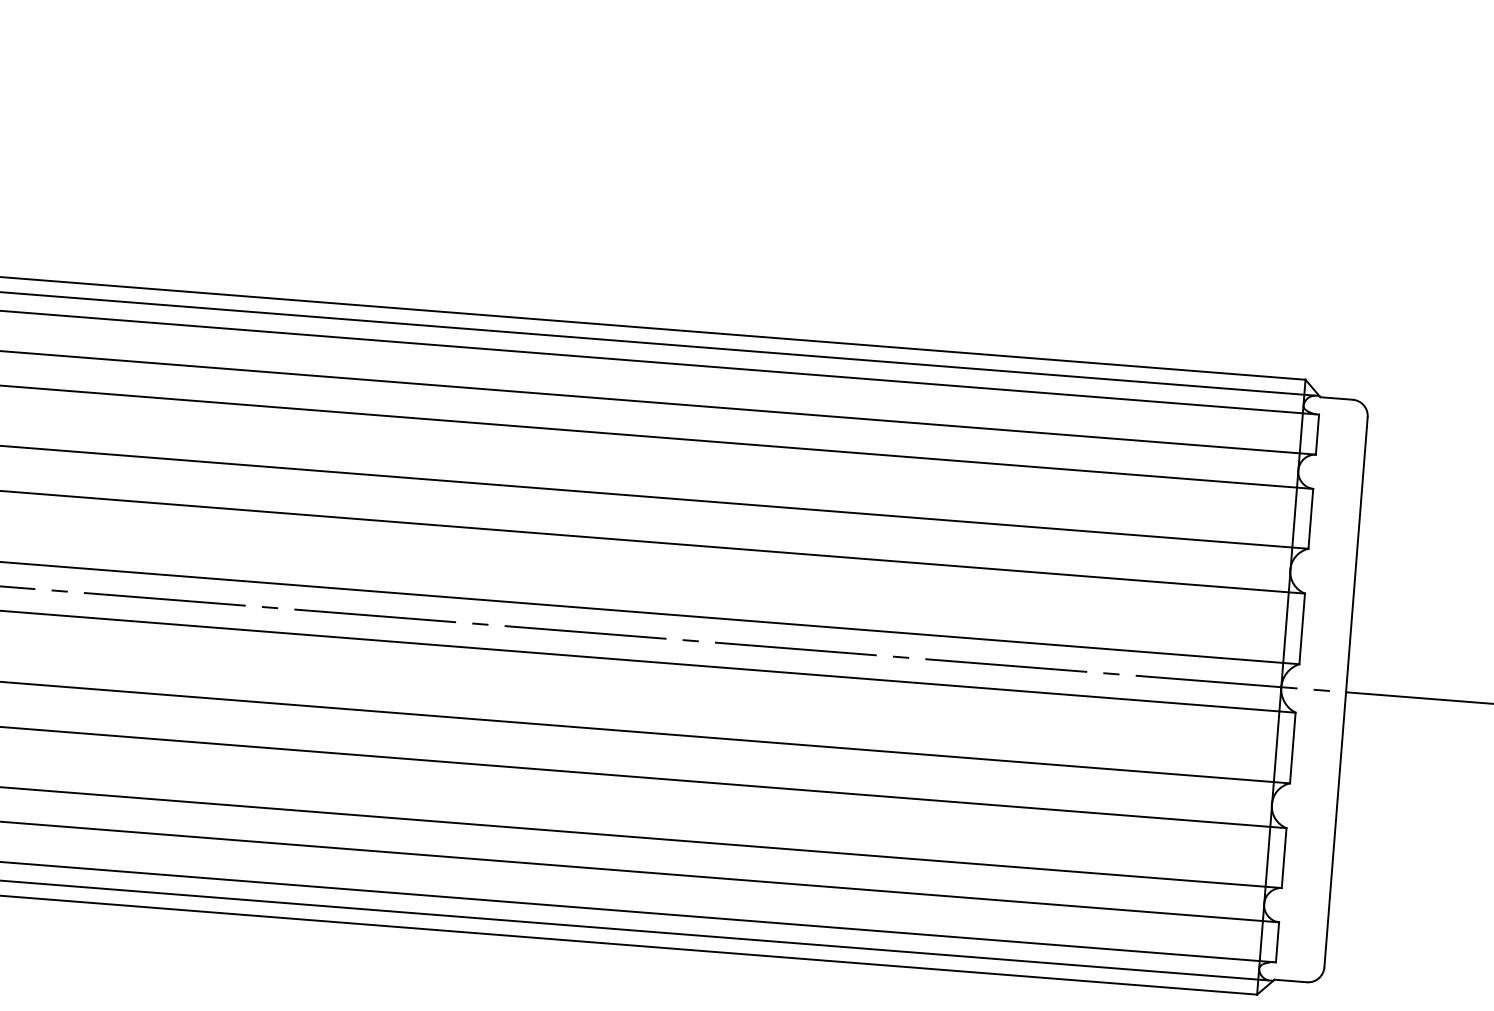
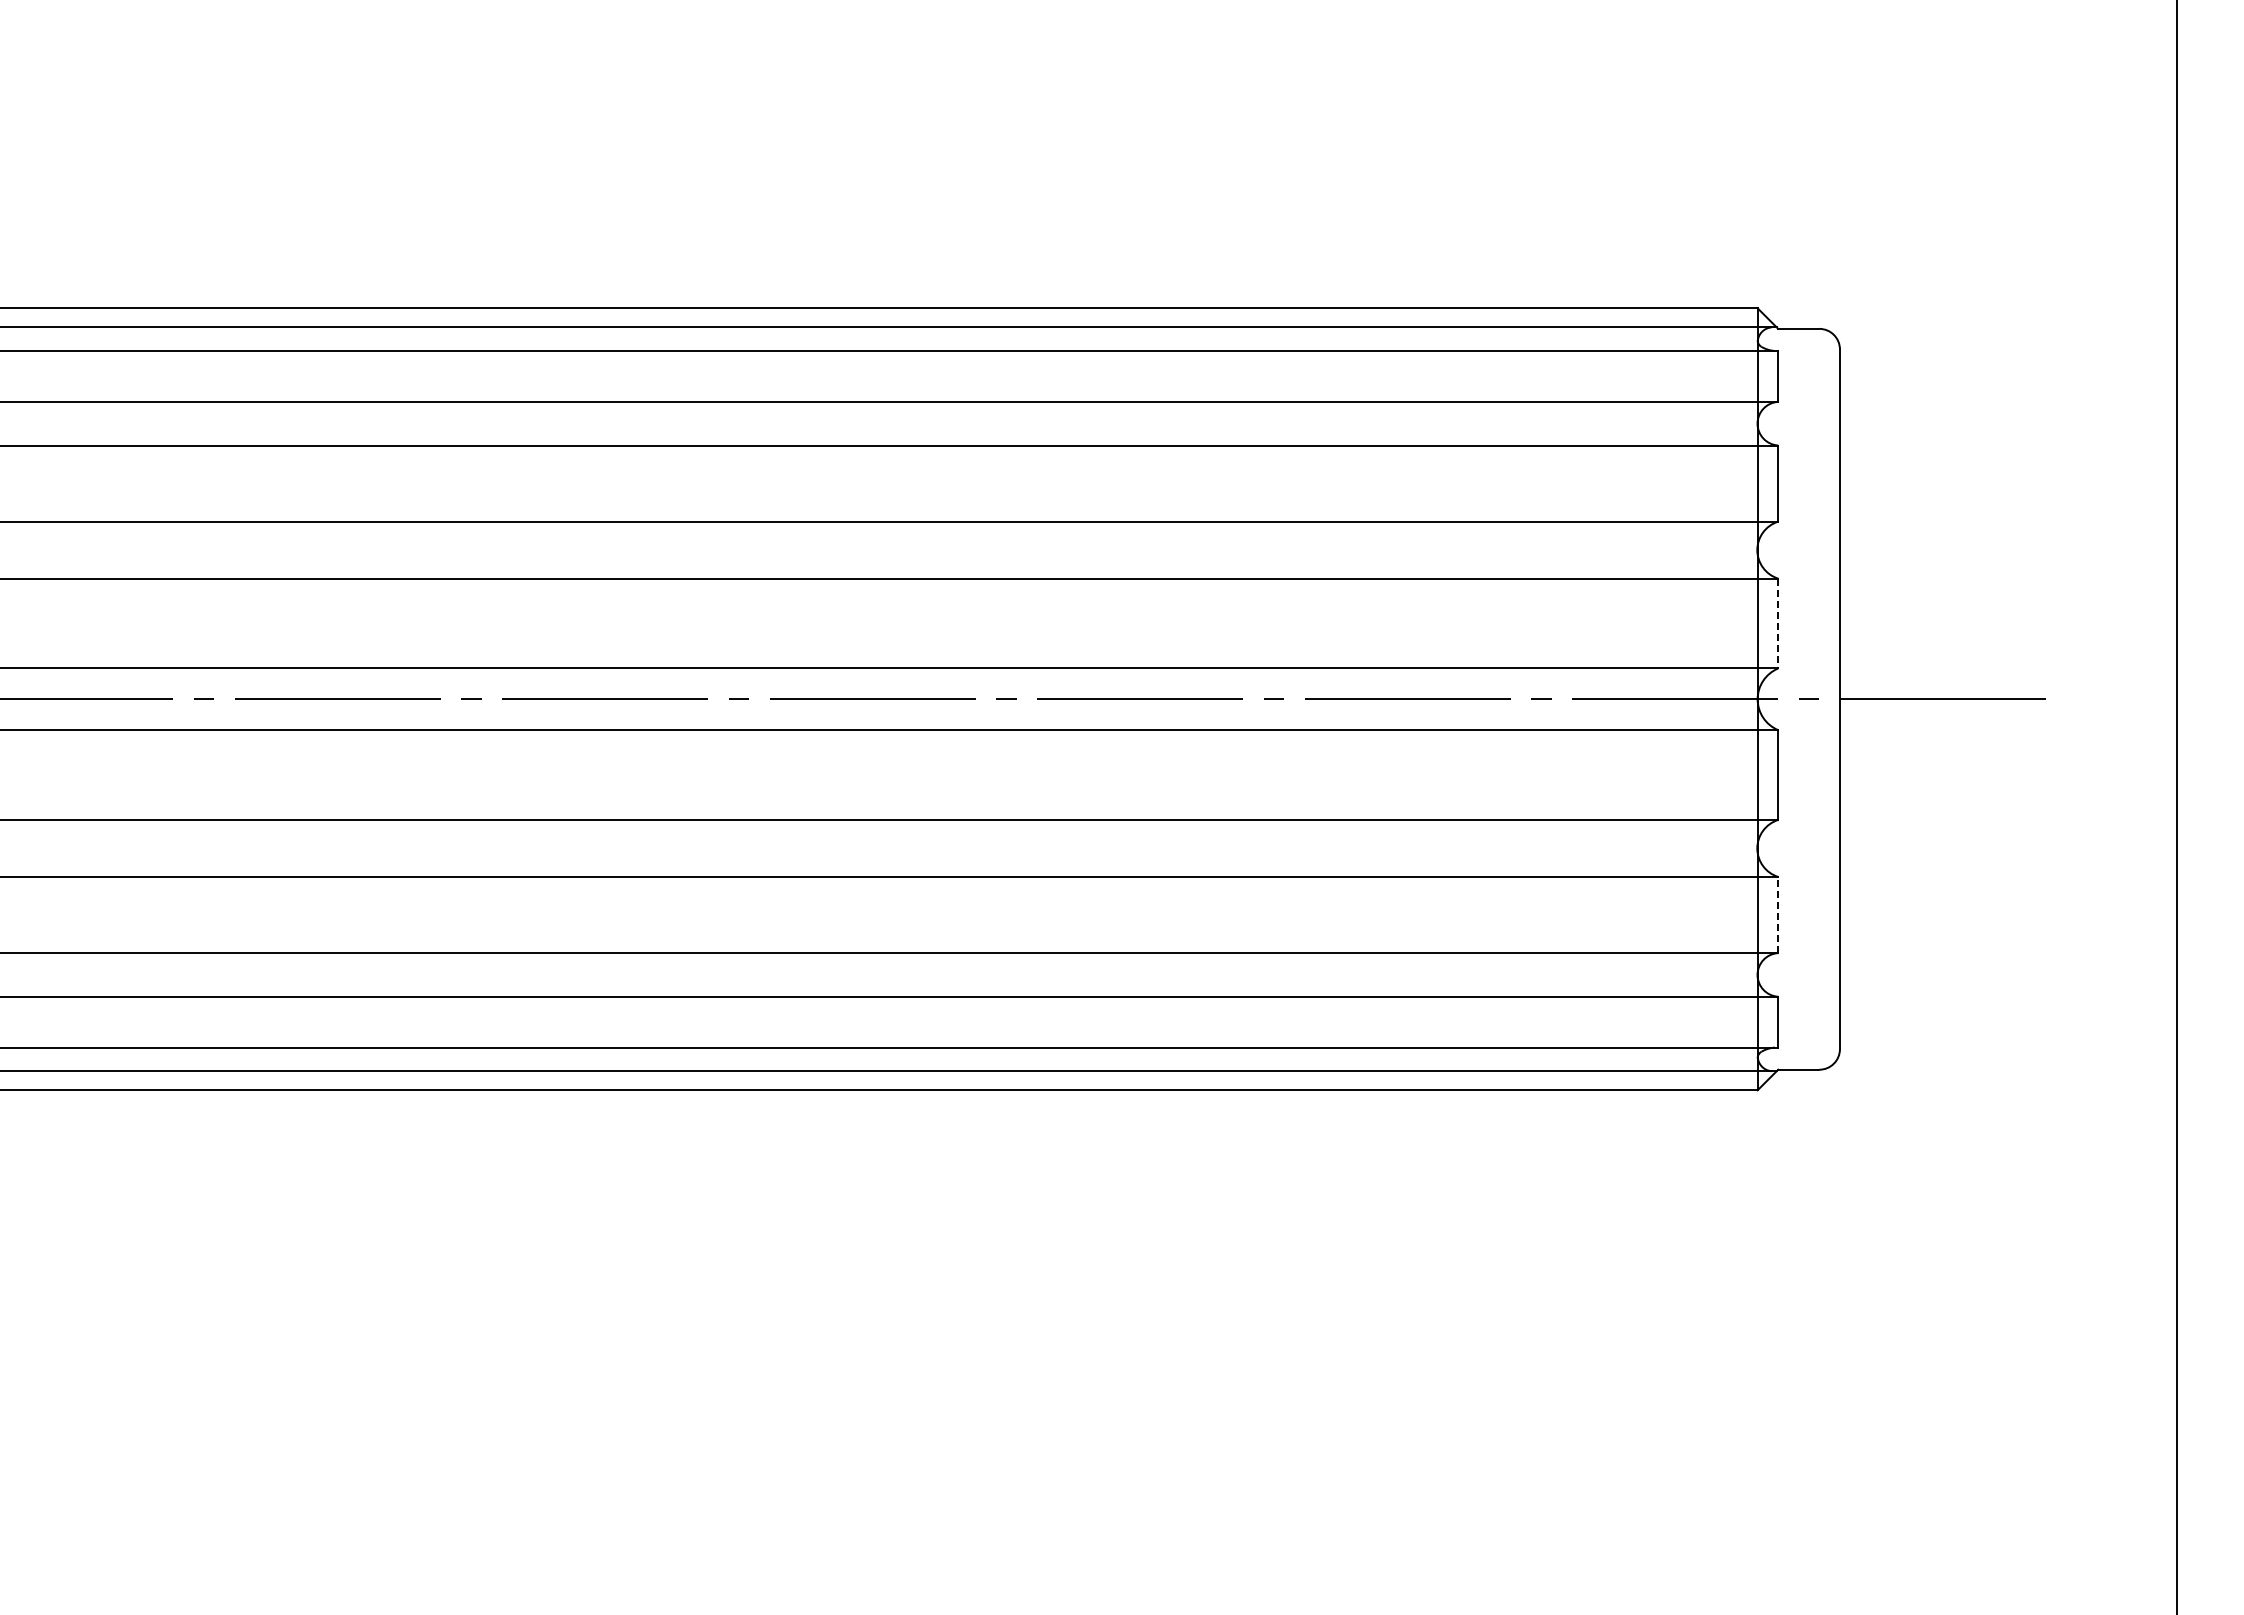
line: (1302, 628) -> (1778, 623), solid -> dashed
line: (1284, 857) -> (1778, 914), solid -> dashed

